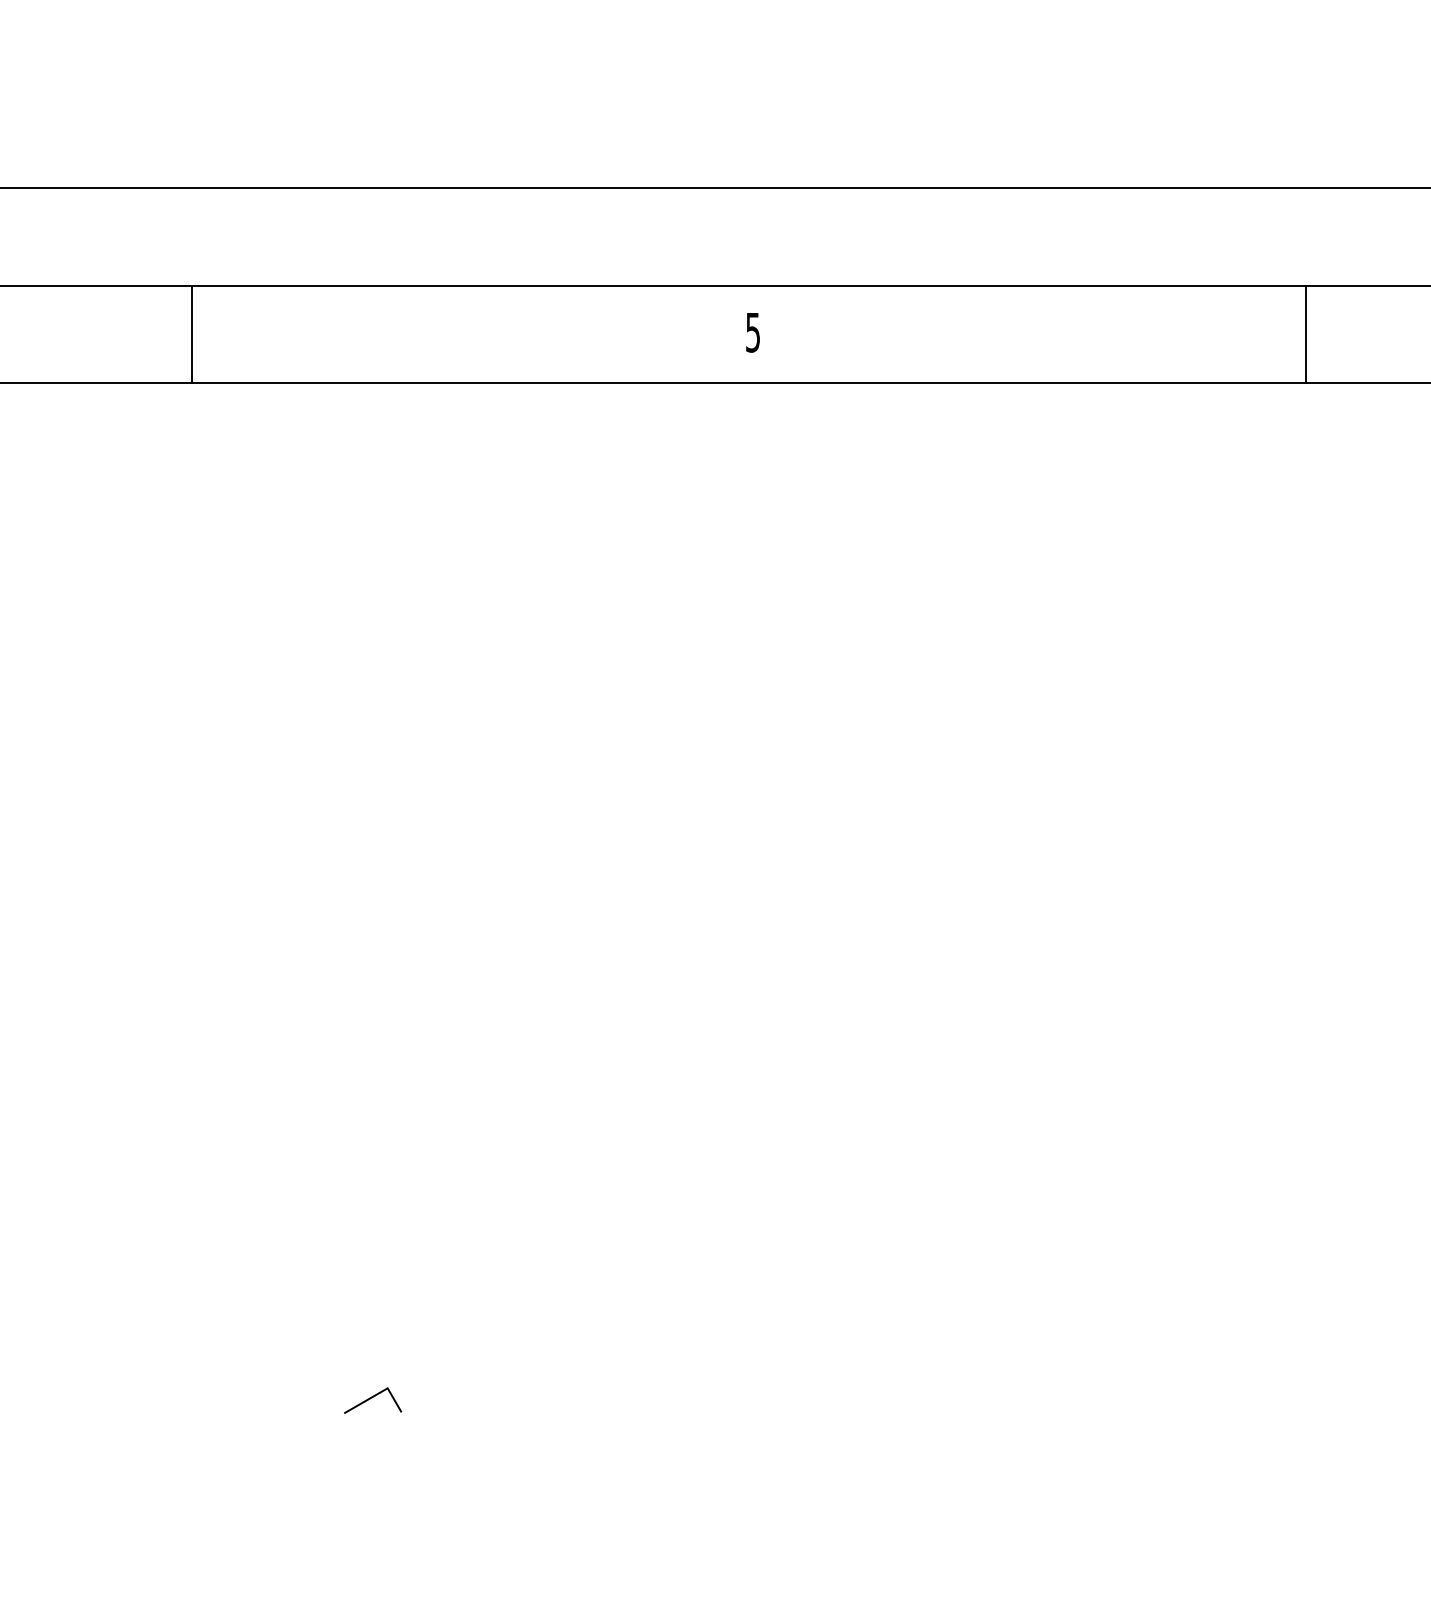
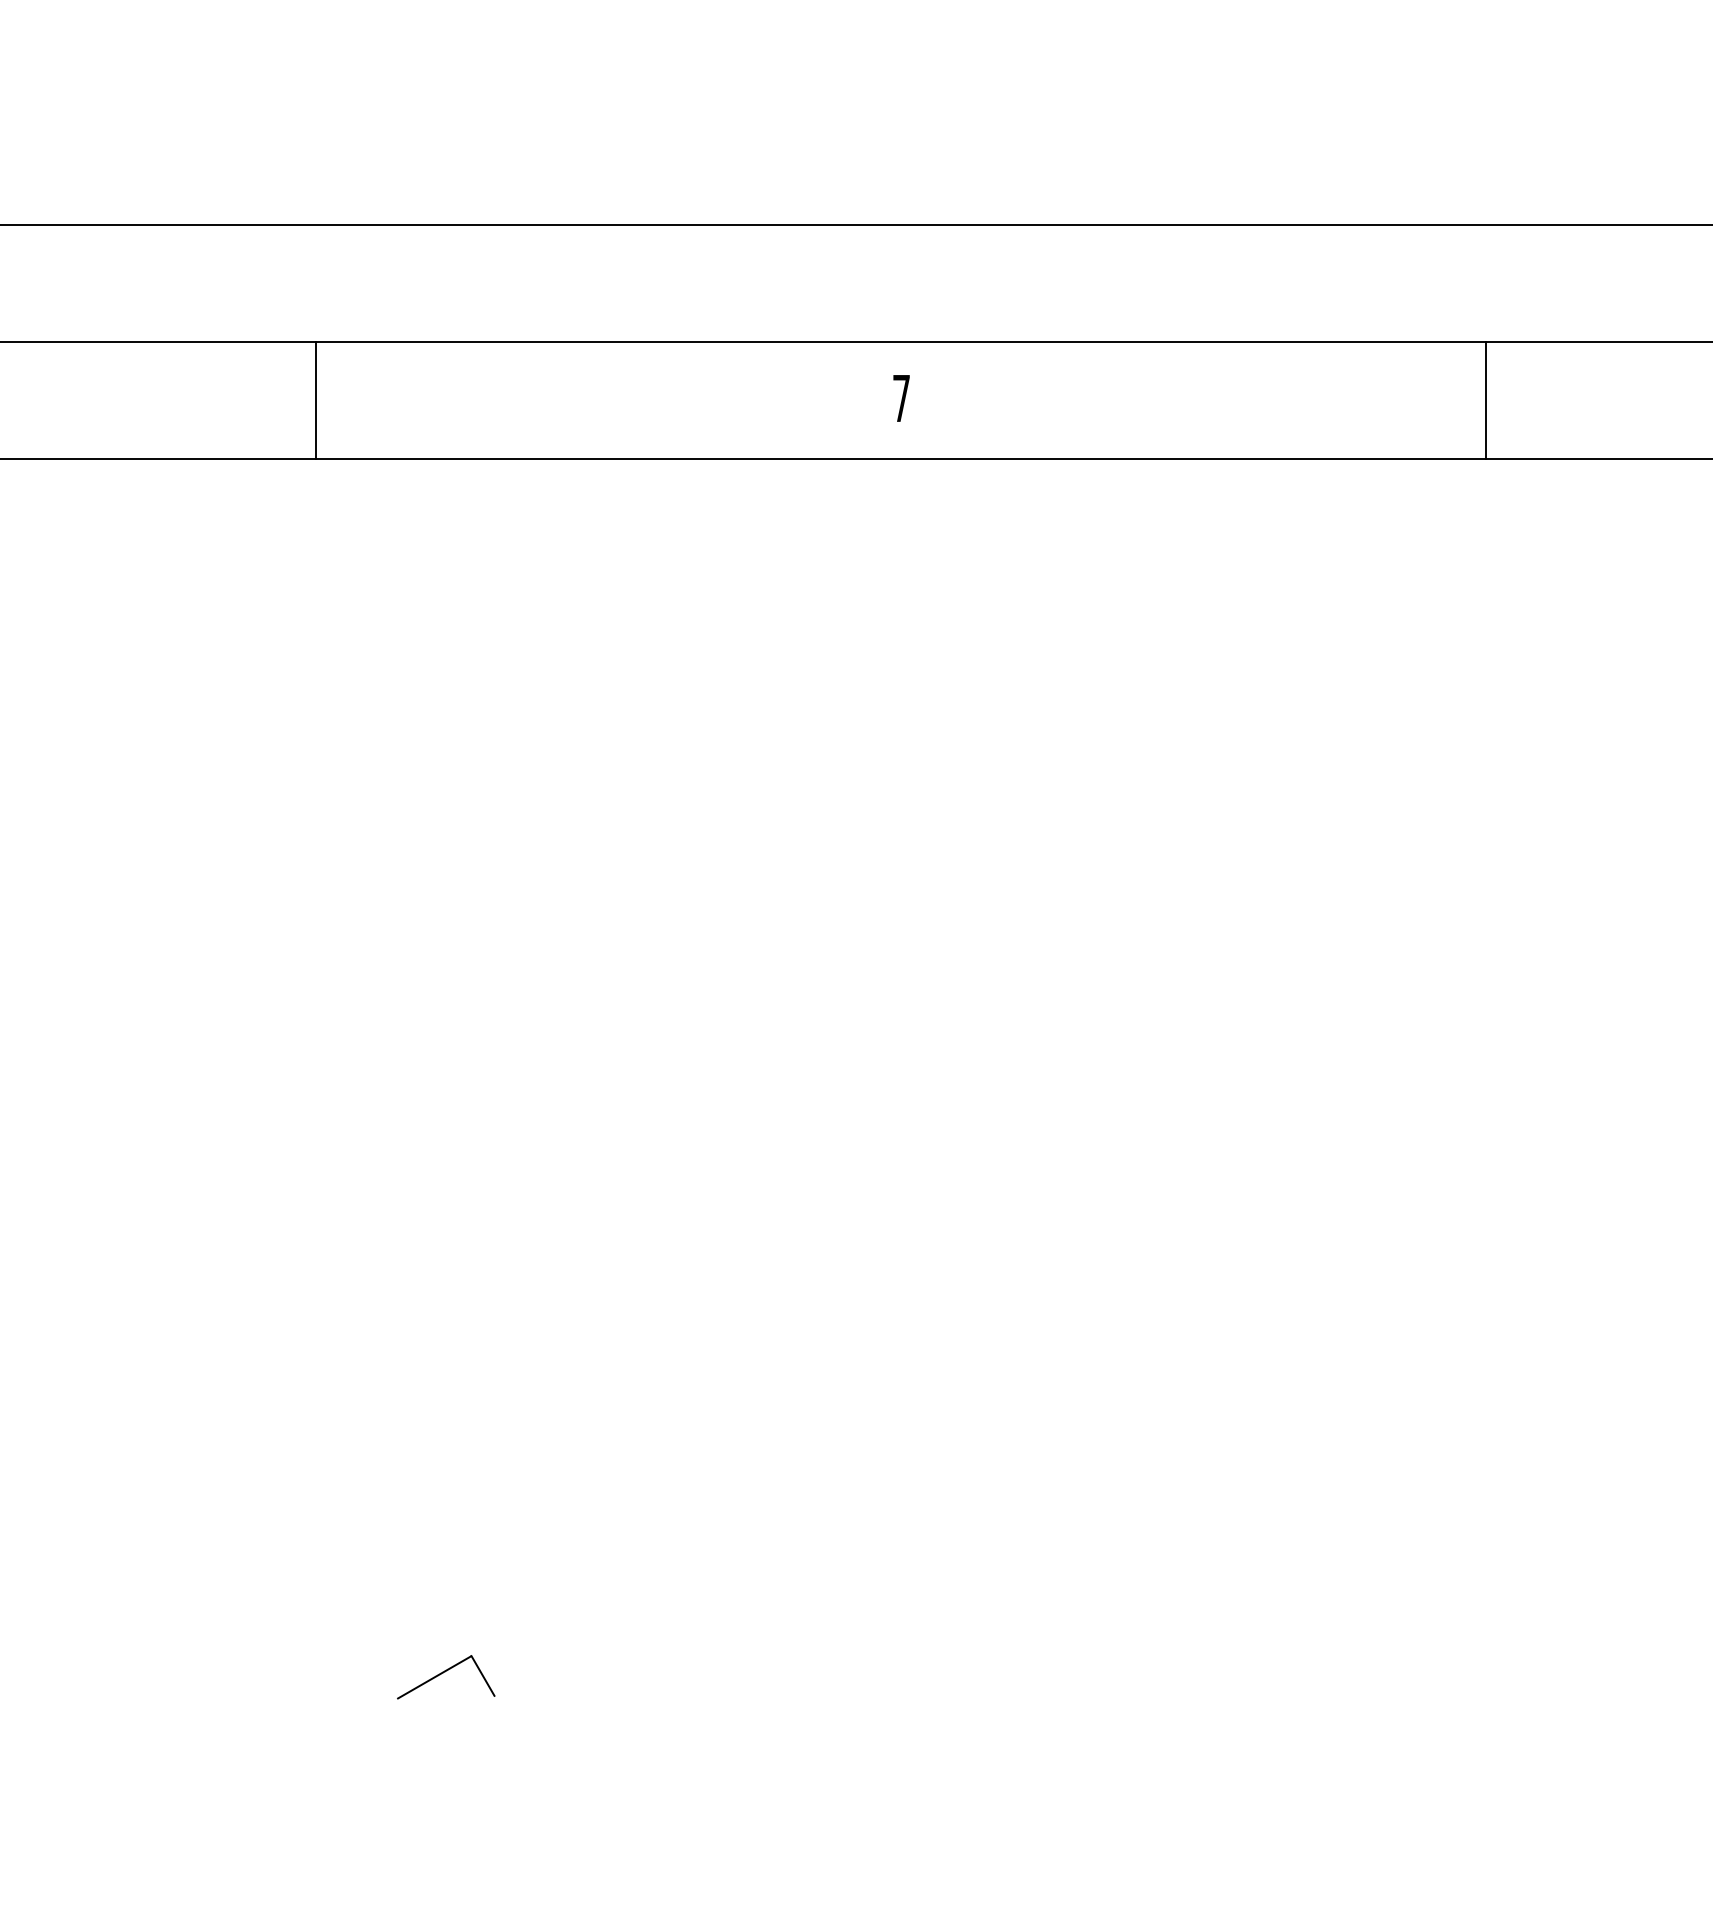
text: (753, 332) -> (901, 398), 5 -> 7
line: (191, 334) -> (315, 400), moved
line: (1305, 334) -> (1486, 400), moved
part: (373, 1400) -> (446, 1677), size x1.43

